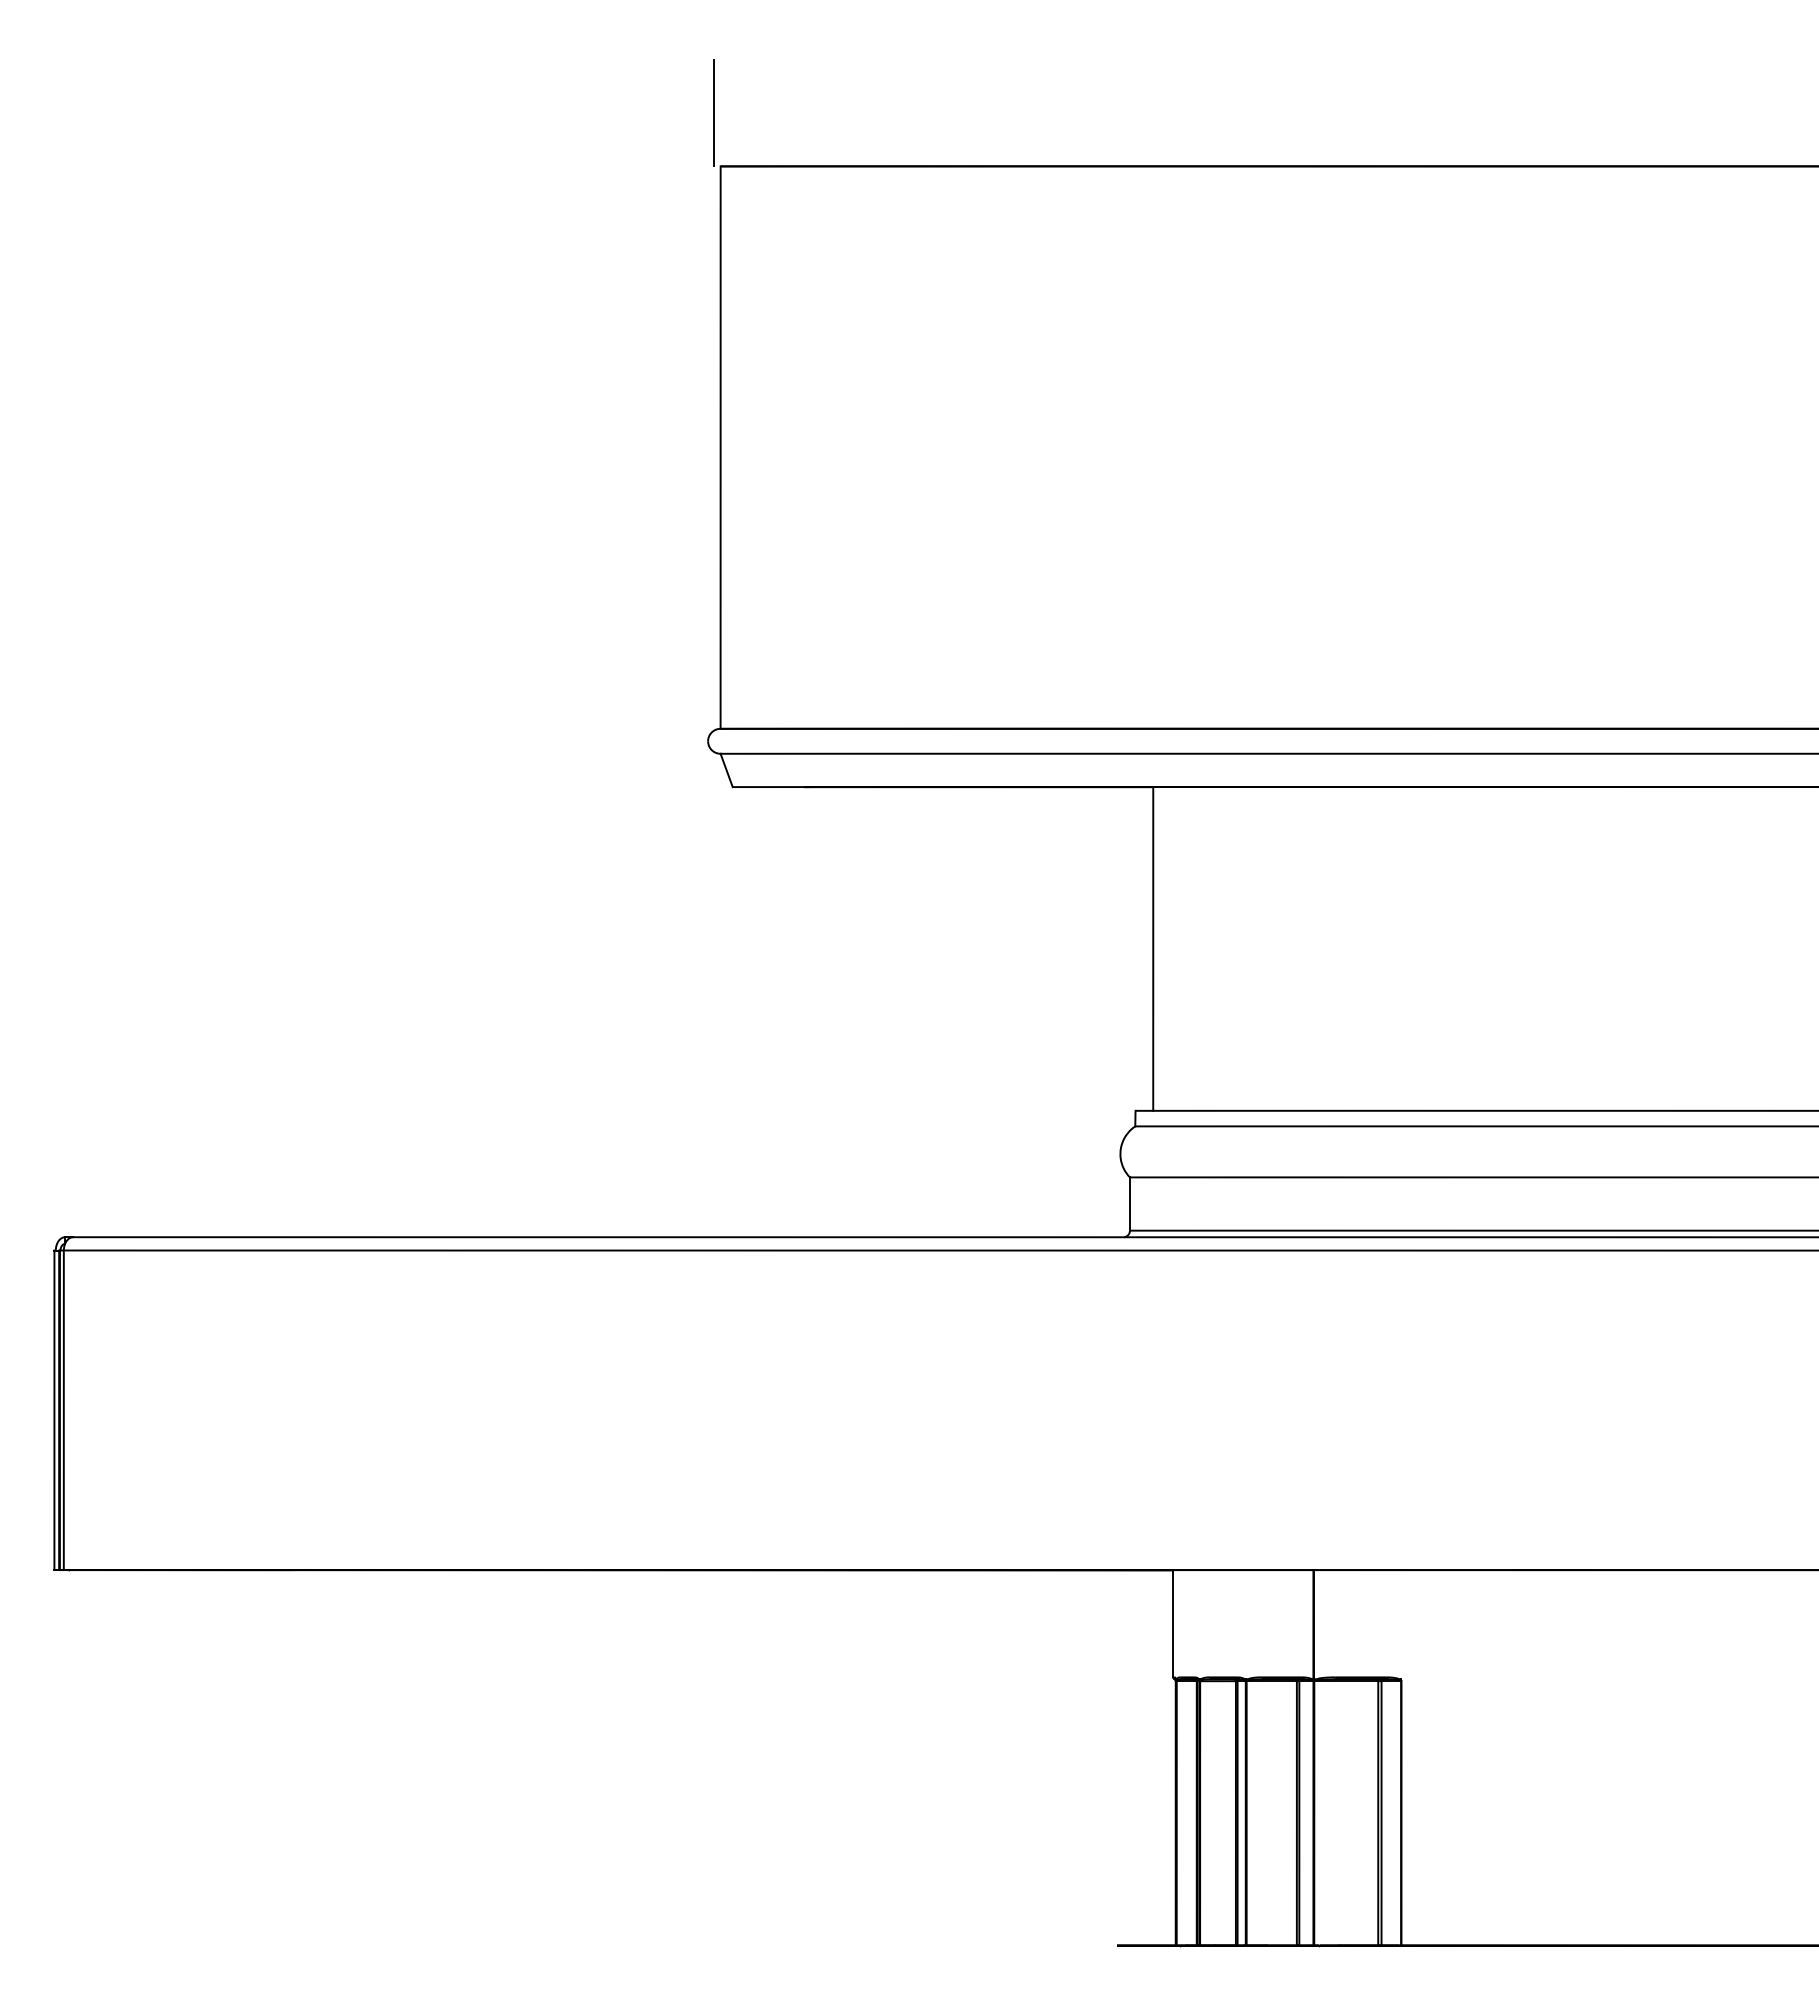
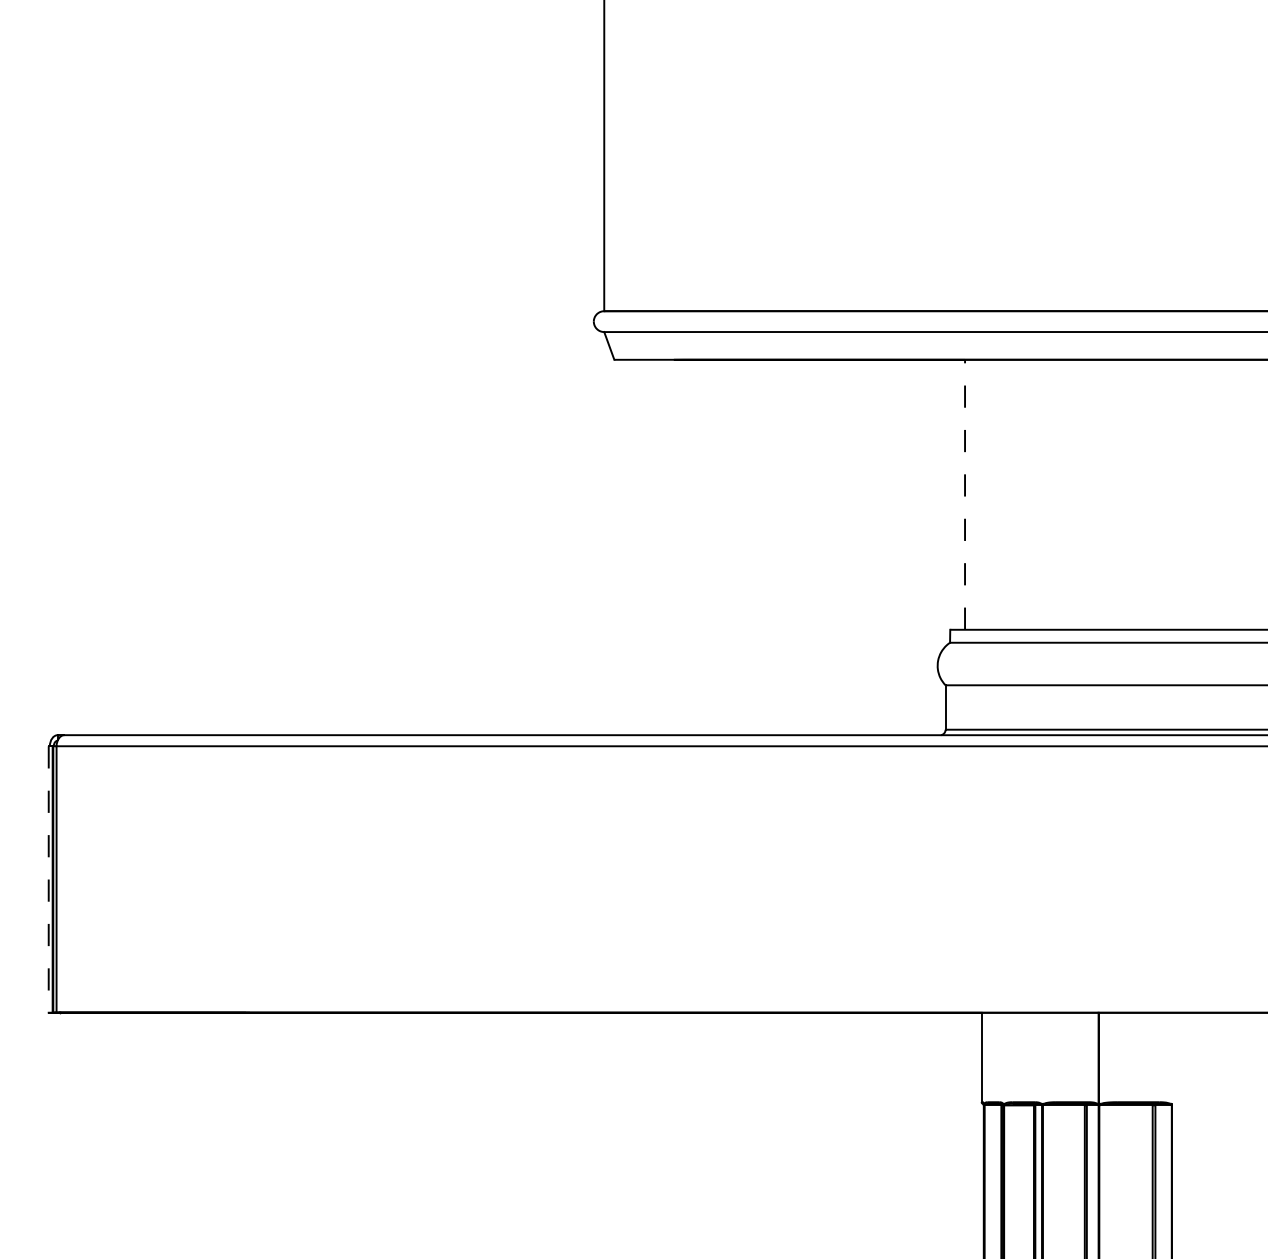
line: (1153, 948) -> (965, 494), solid -> dashed
line: (54, 1410) -> (48, 879), solid -> dashed

